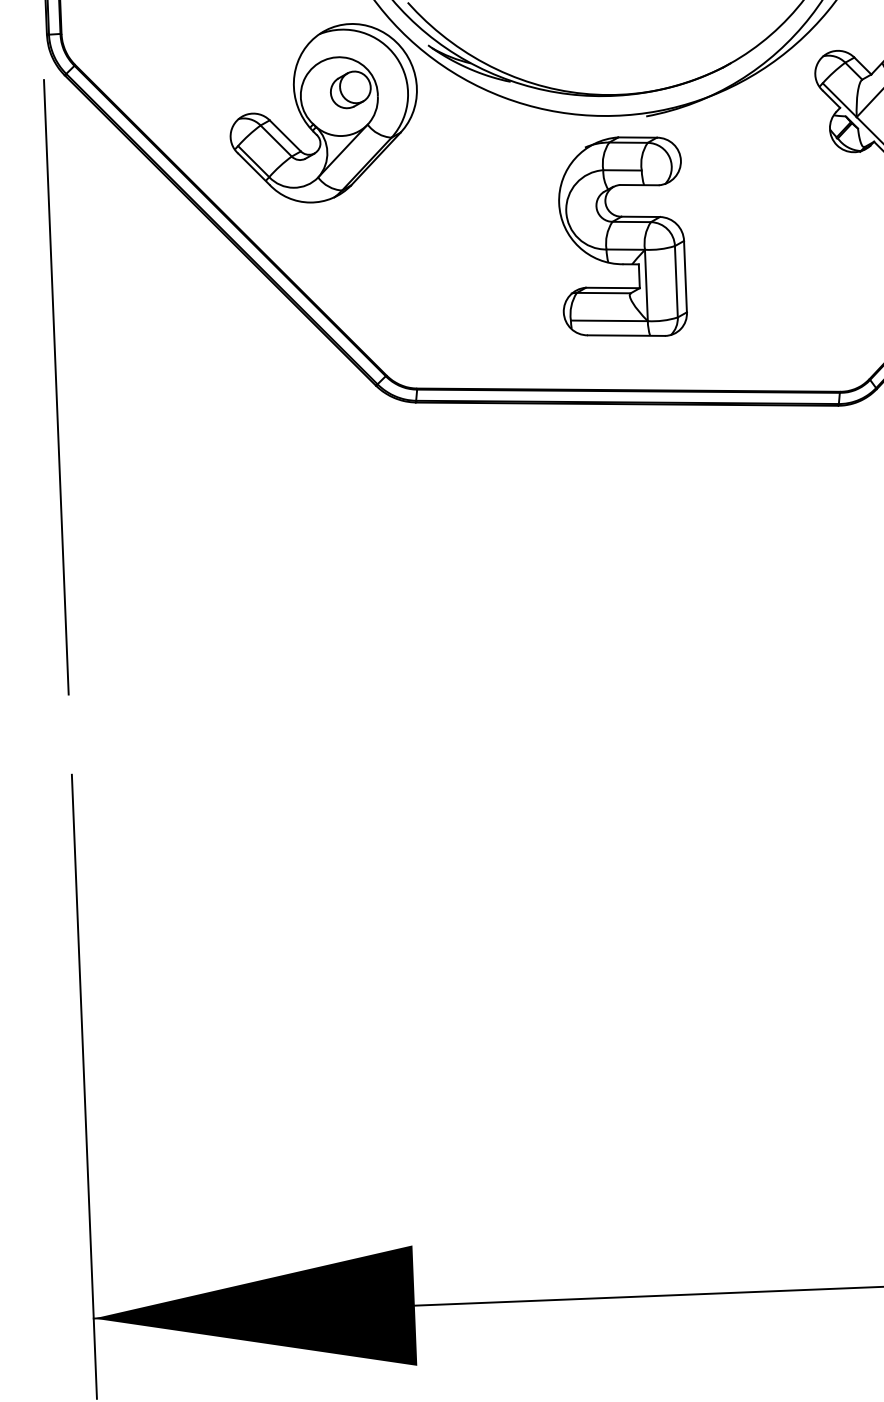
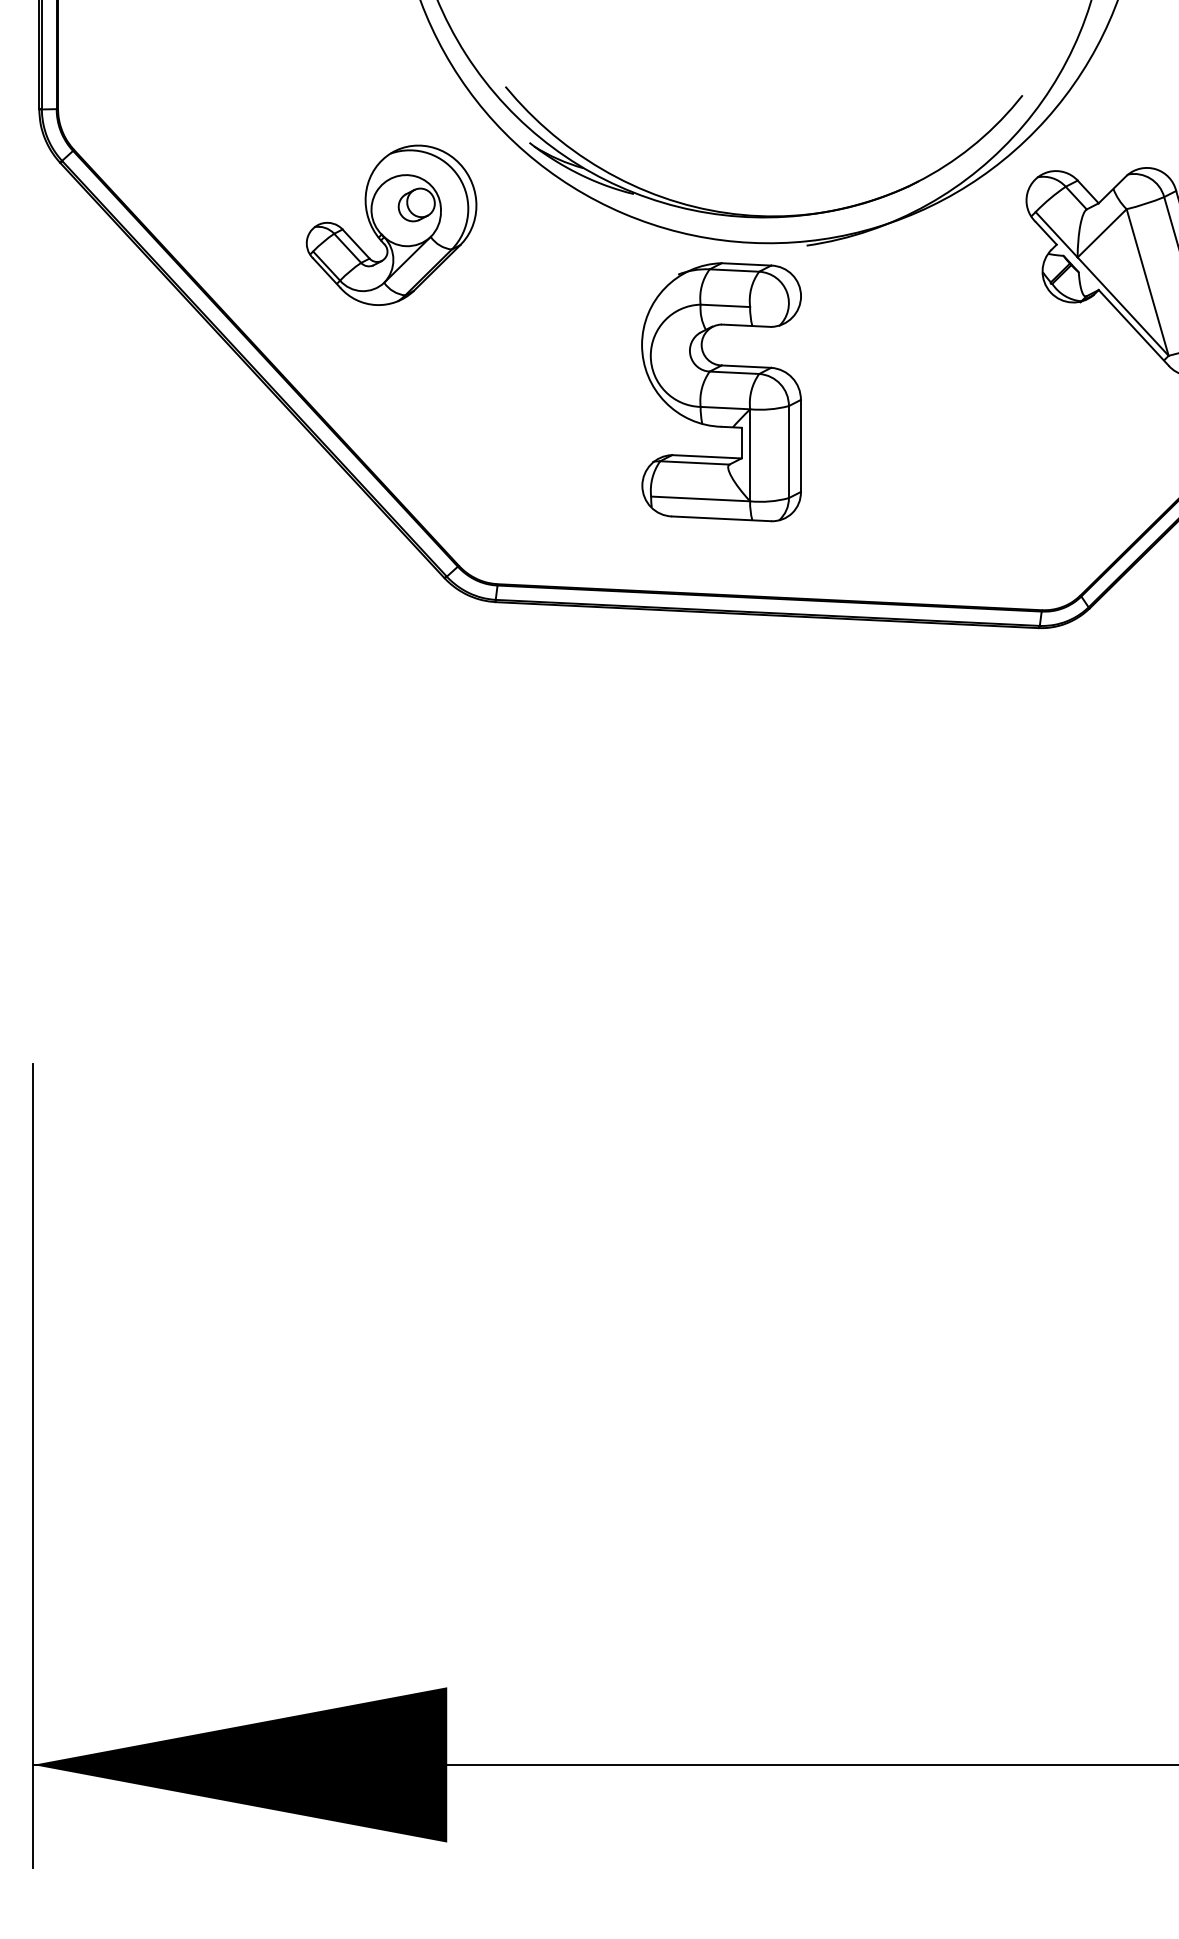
part: (323, 113) -> (391, 225), size x0.7
part: (622, 237) -> (721, 392), moved
line: (56, 386) -> (33, 563), removed

